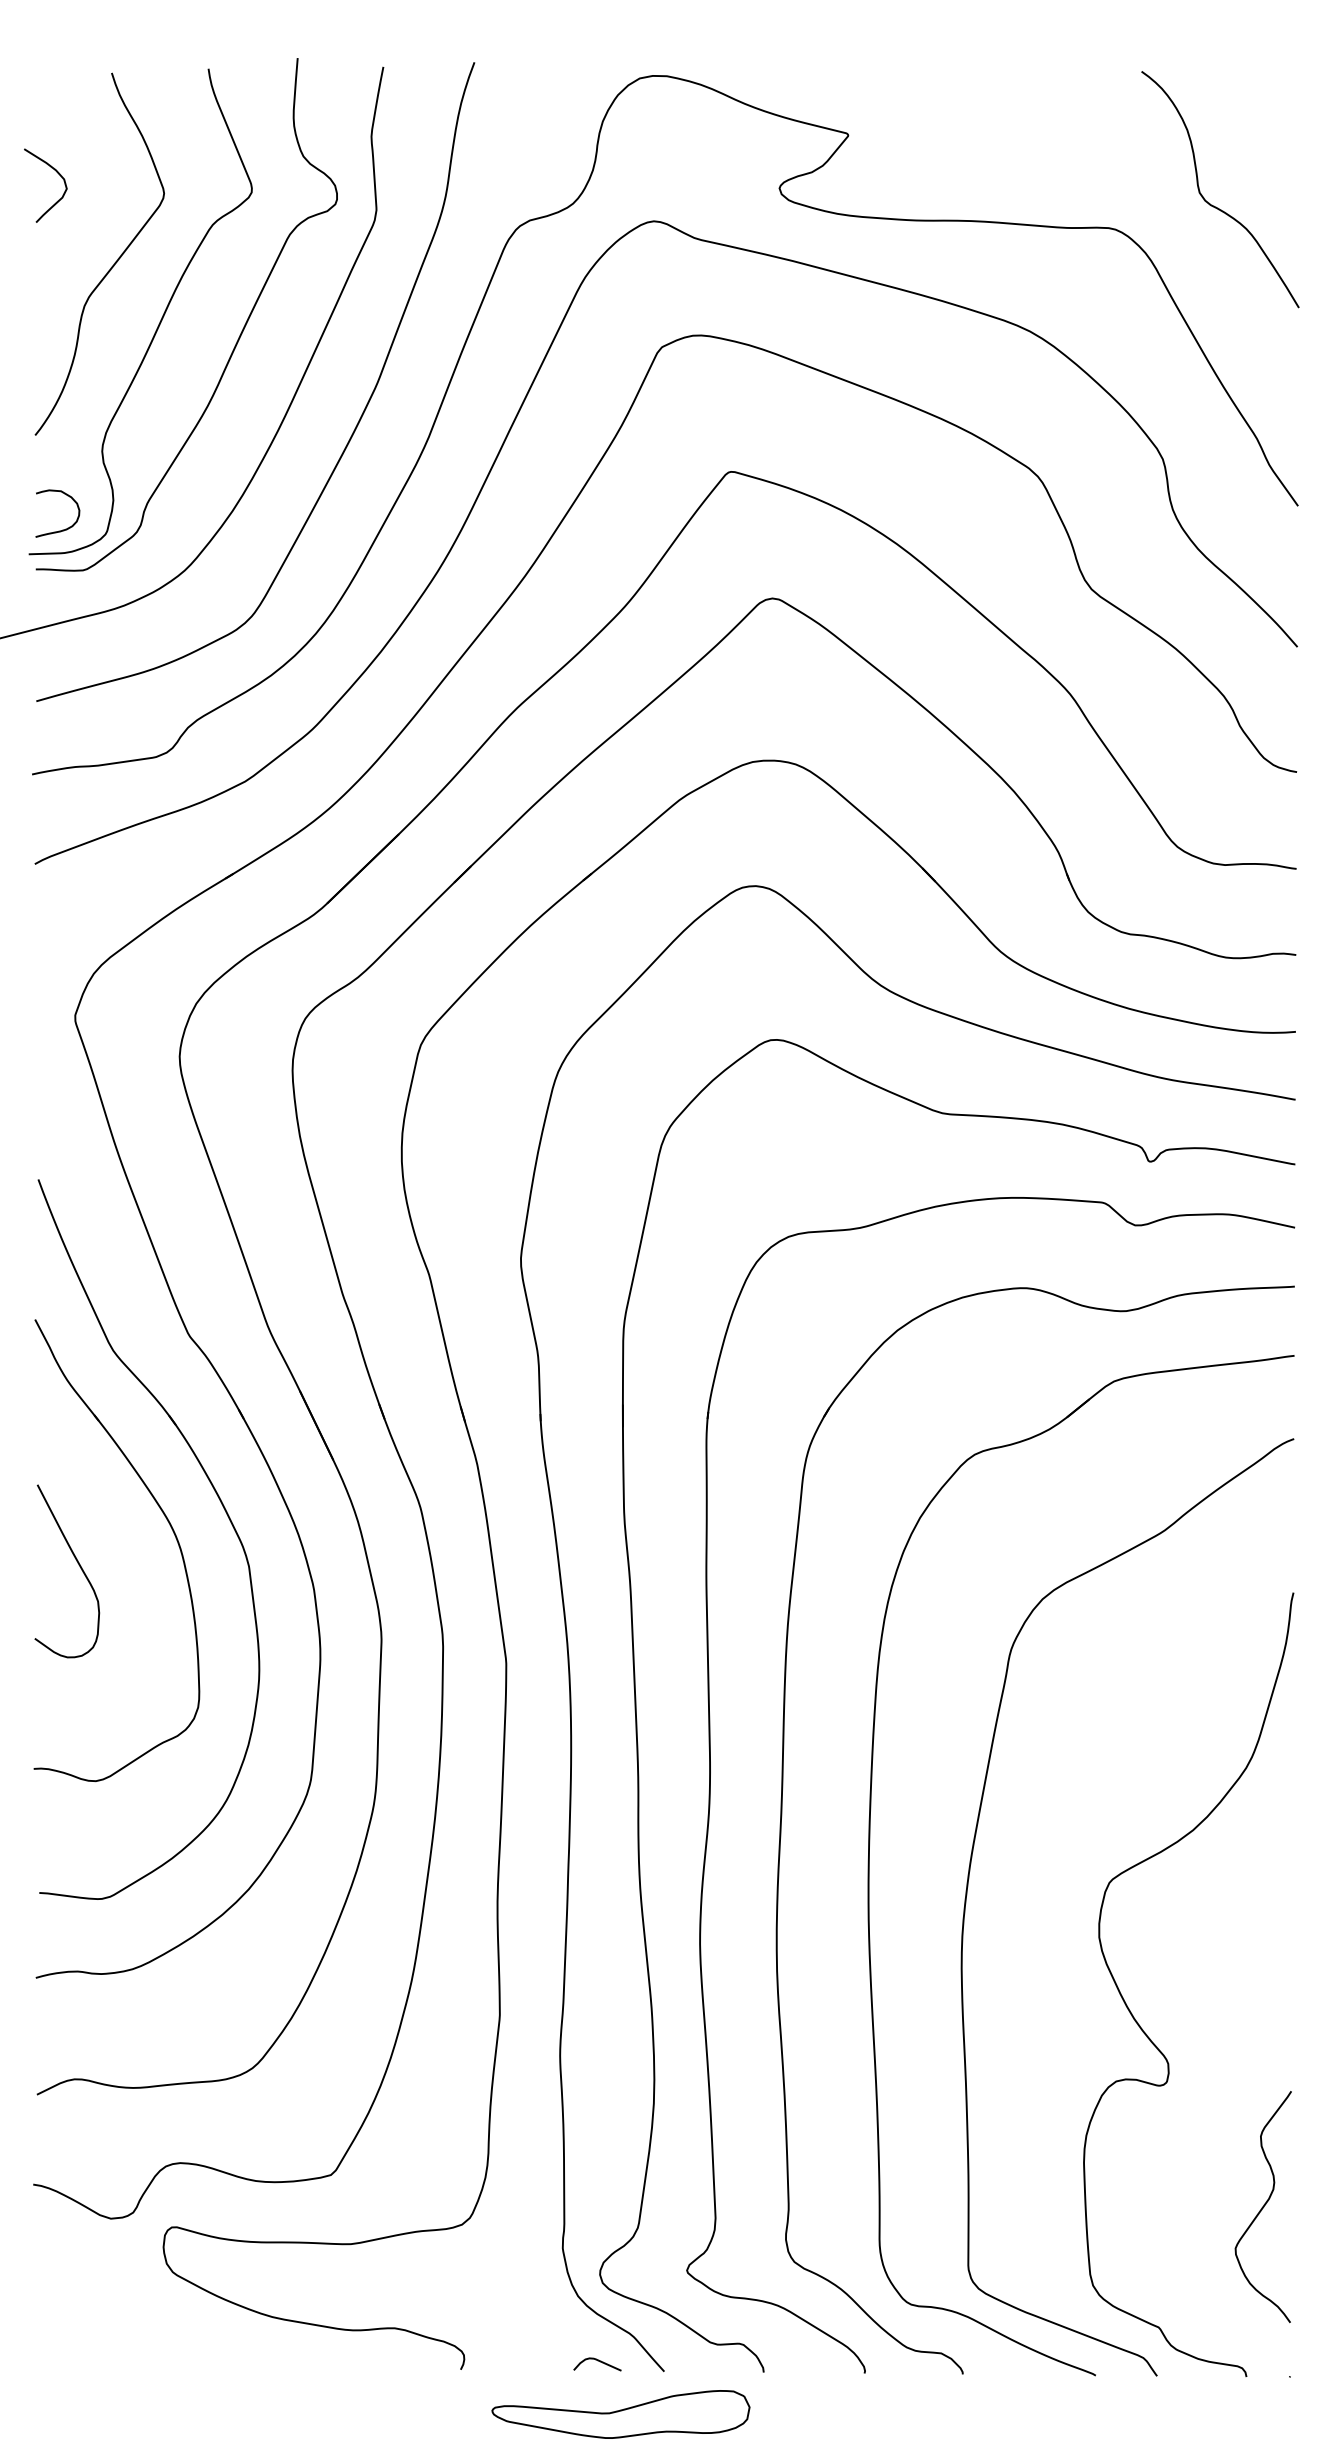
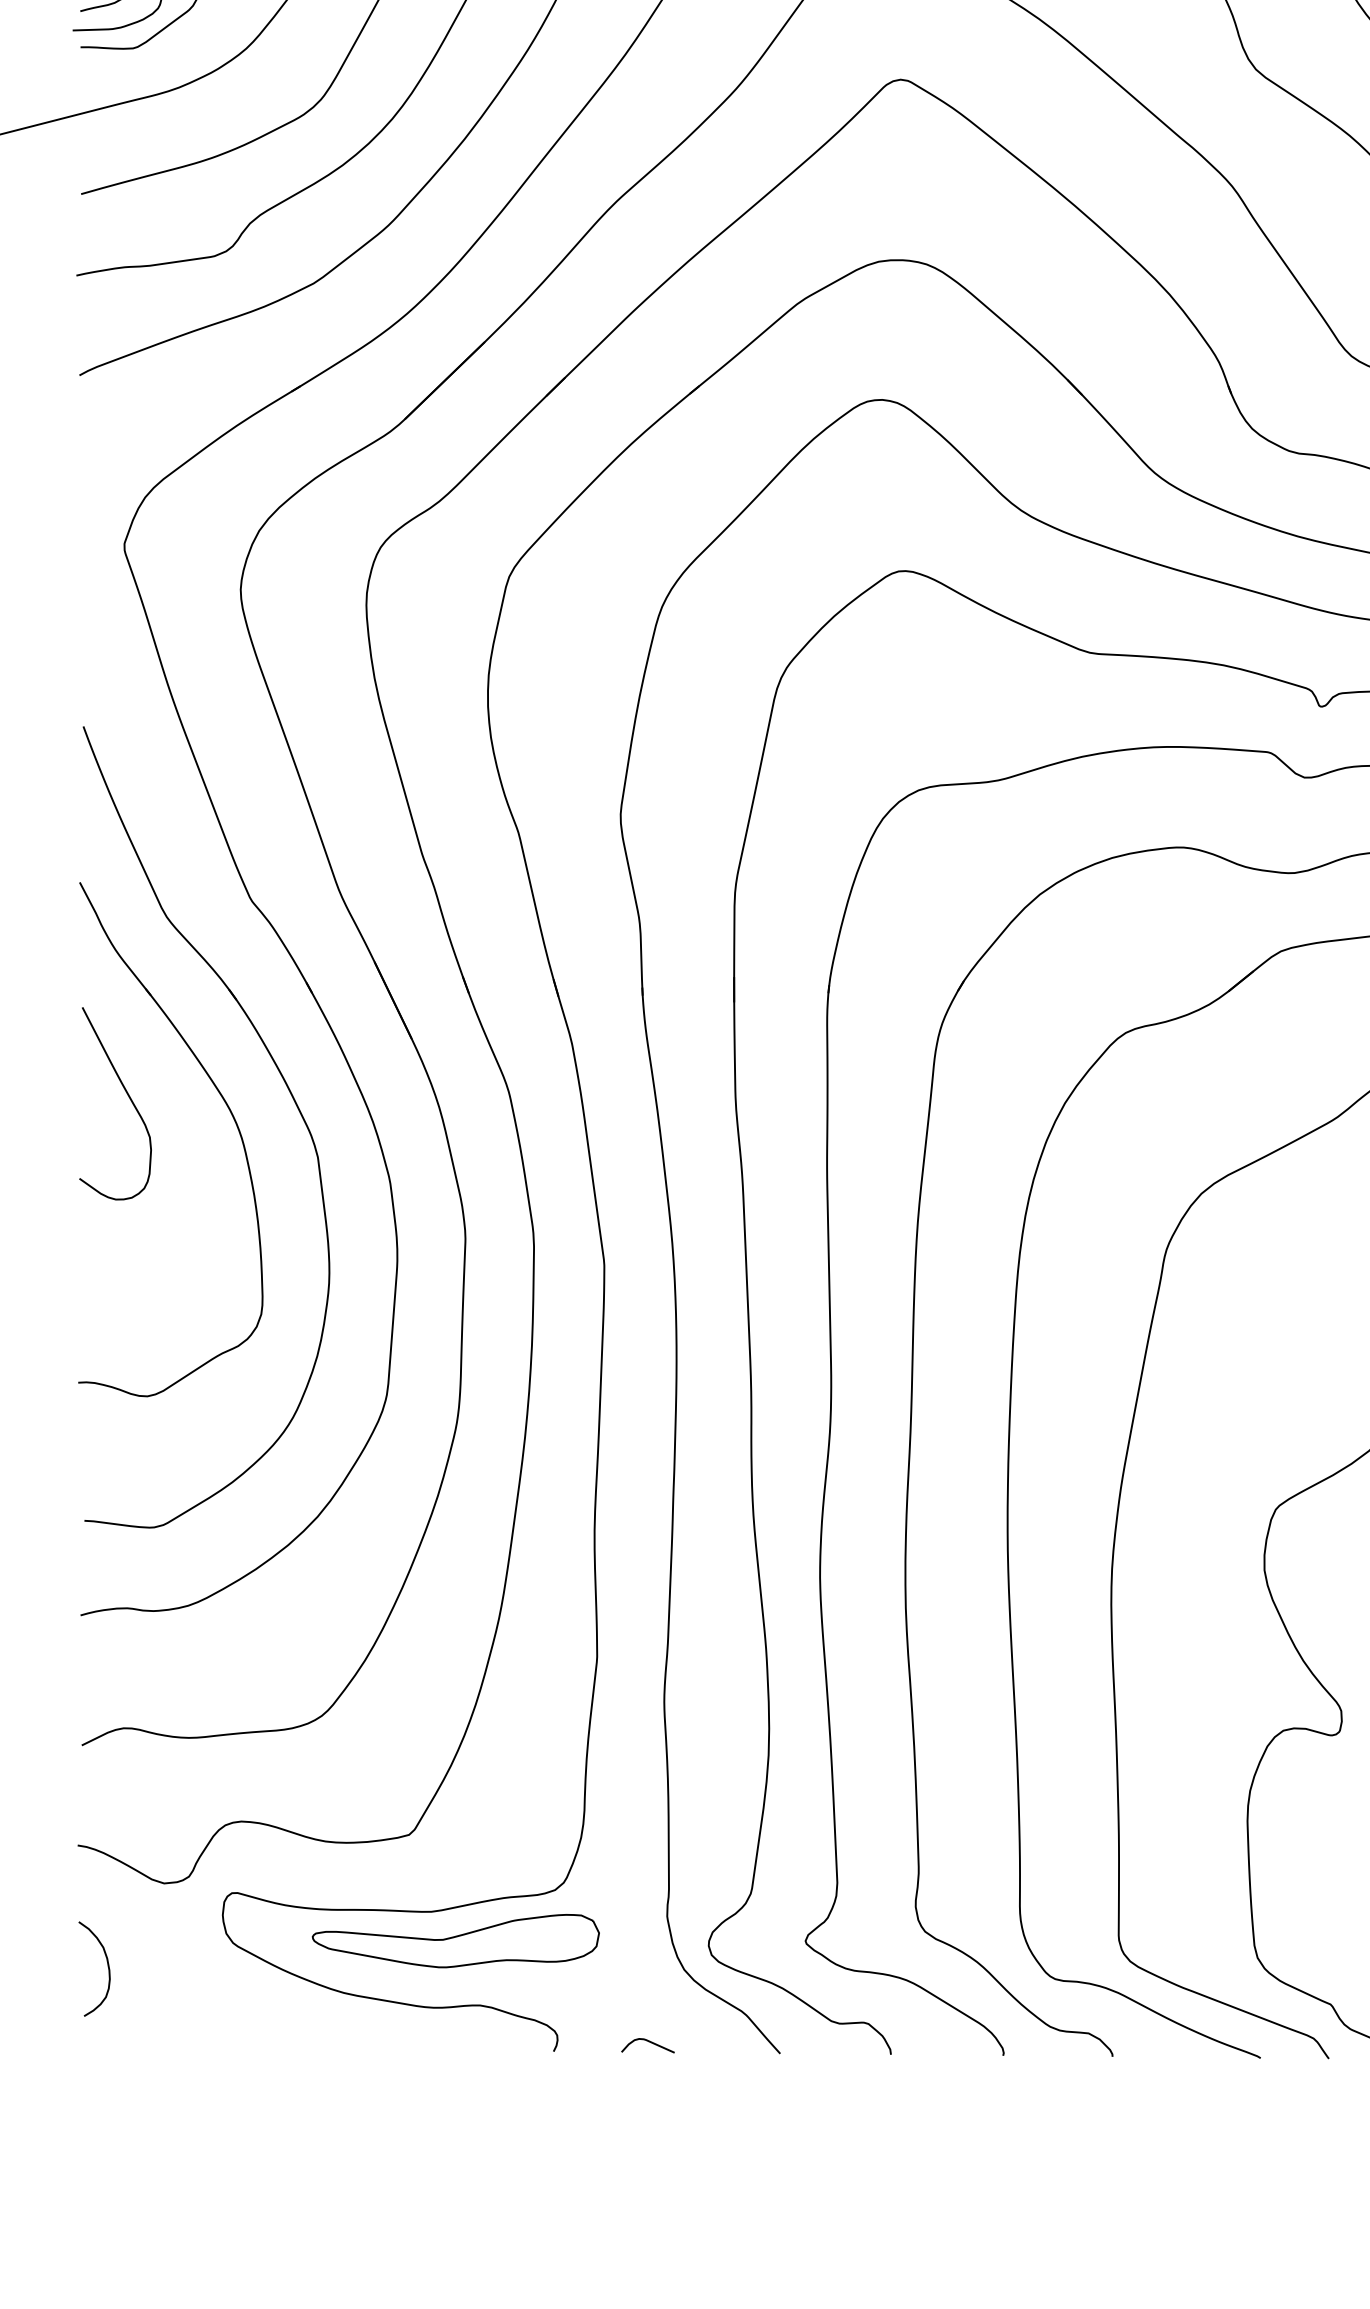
curve: (78, 1565) -> (128, 1097), moved
curve: (59, 2291) -> (106, 1964), added
curve: (597, 2361) -> (647, 2042), moved
part: (620, 2414) -> (455, 1941), moved

